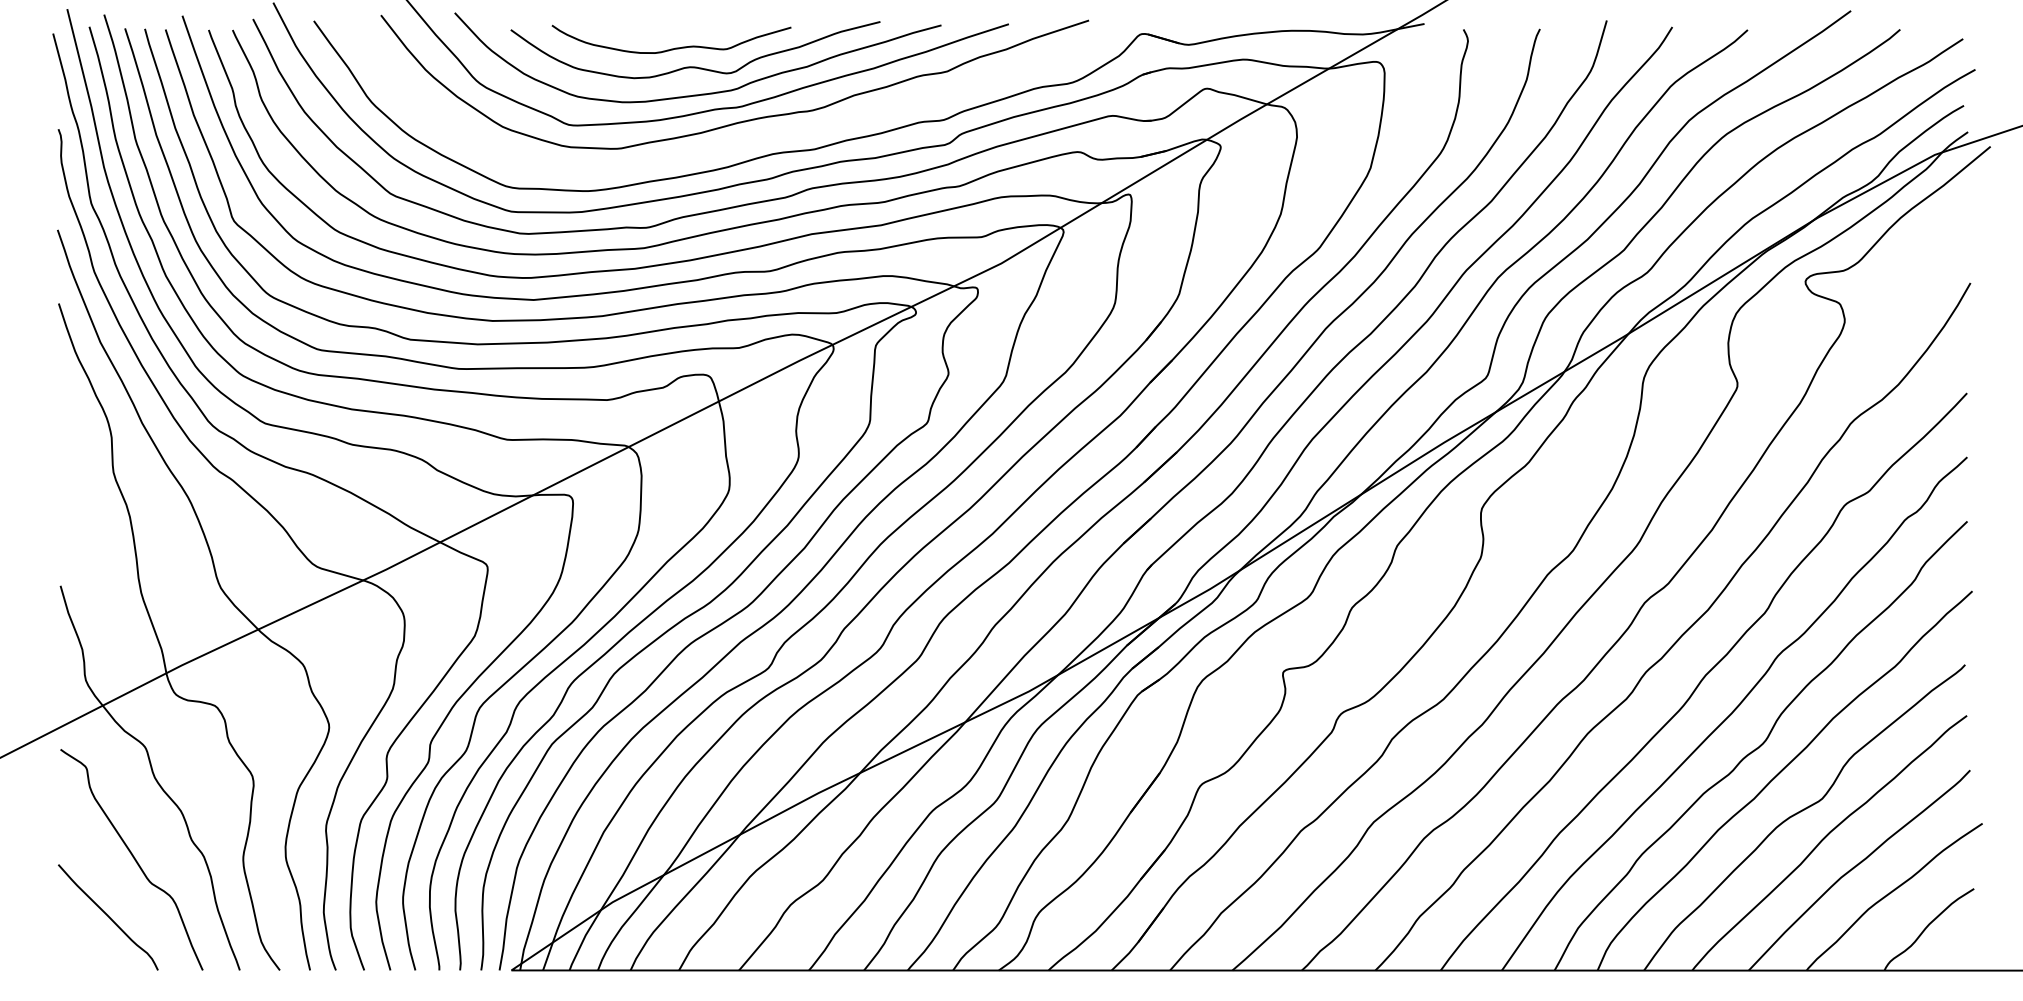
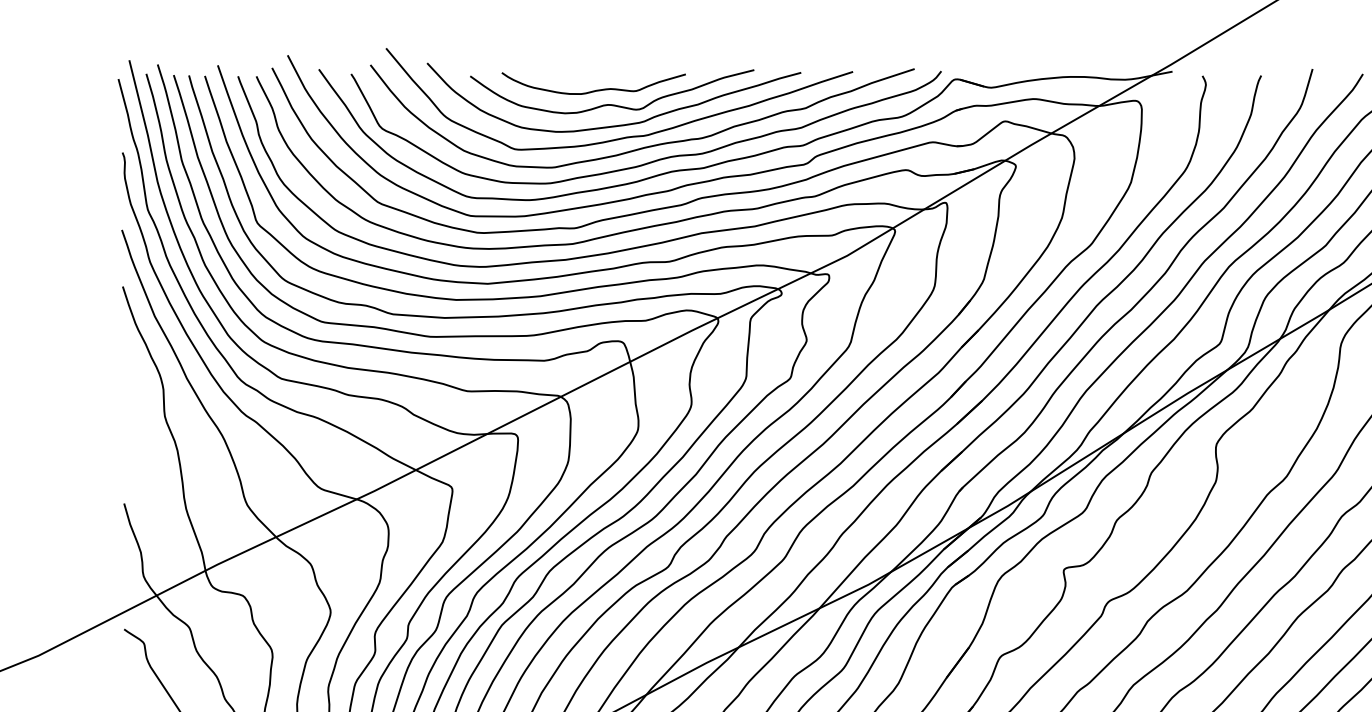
curve: (753, 138) -> (656, 159), added

